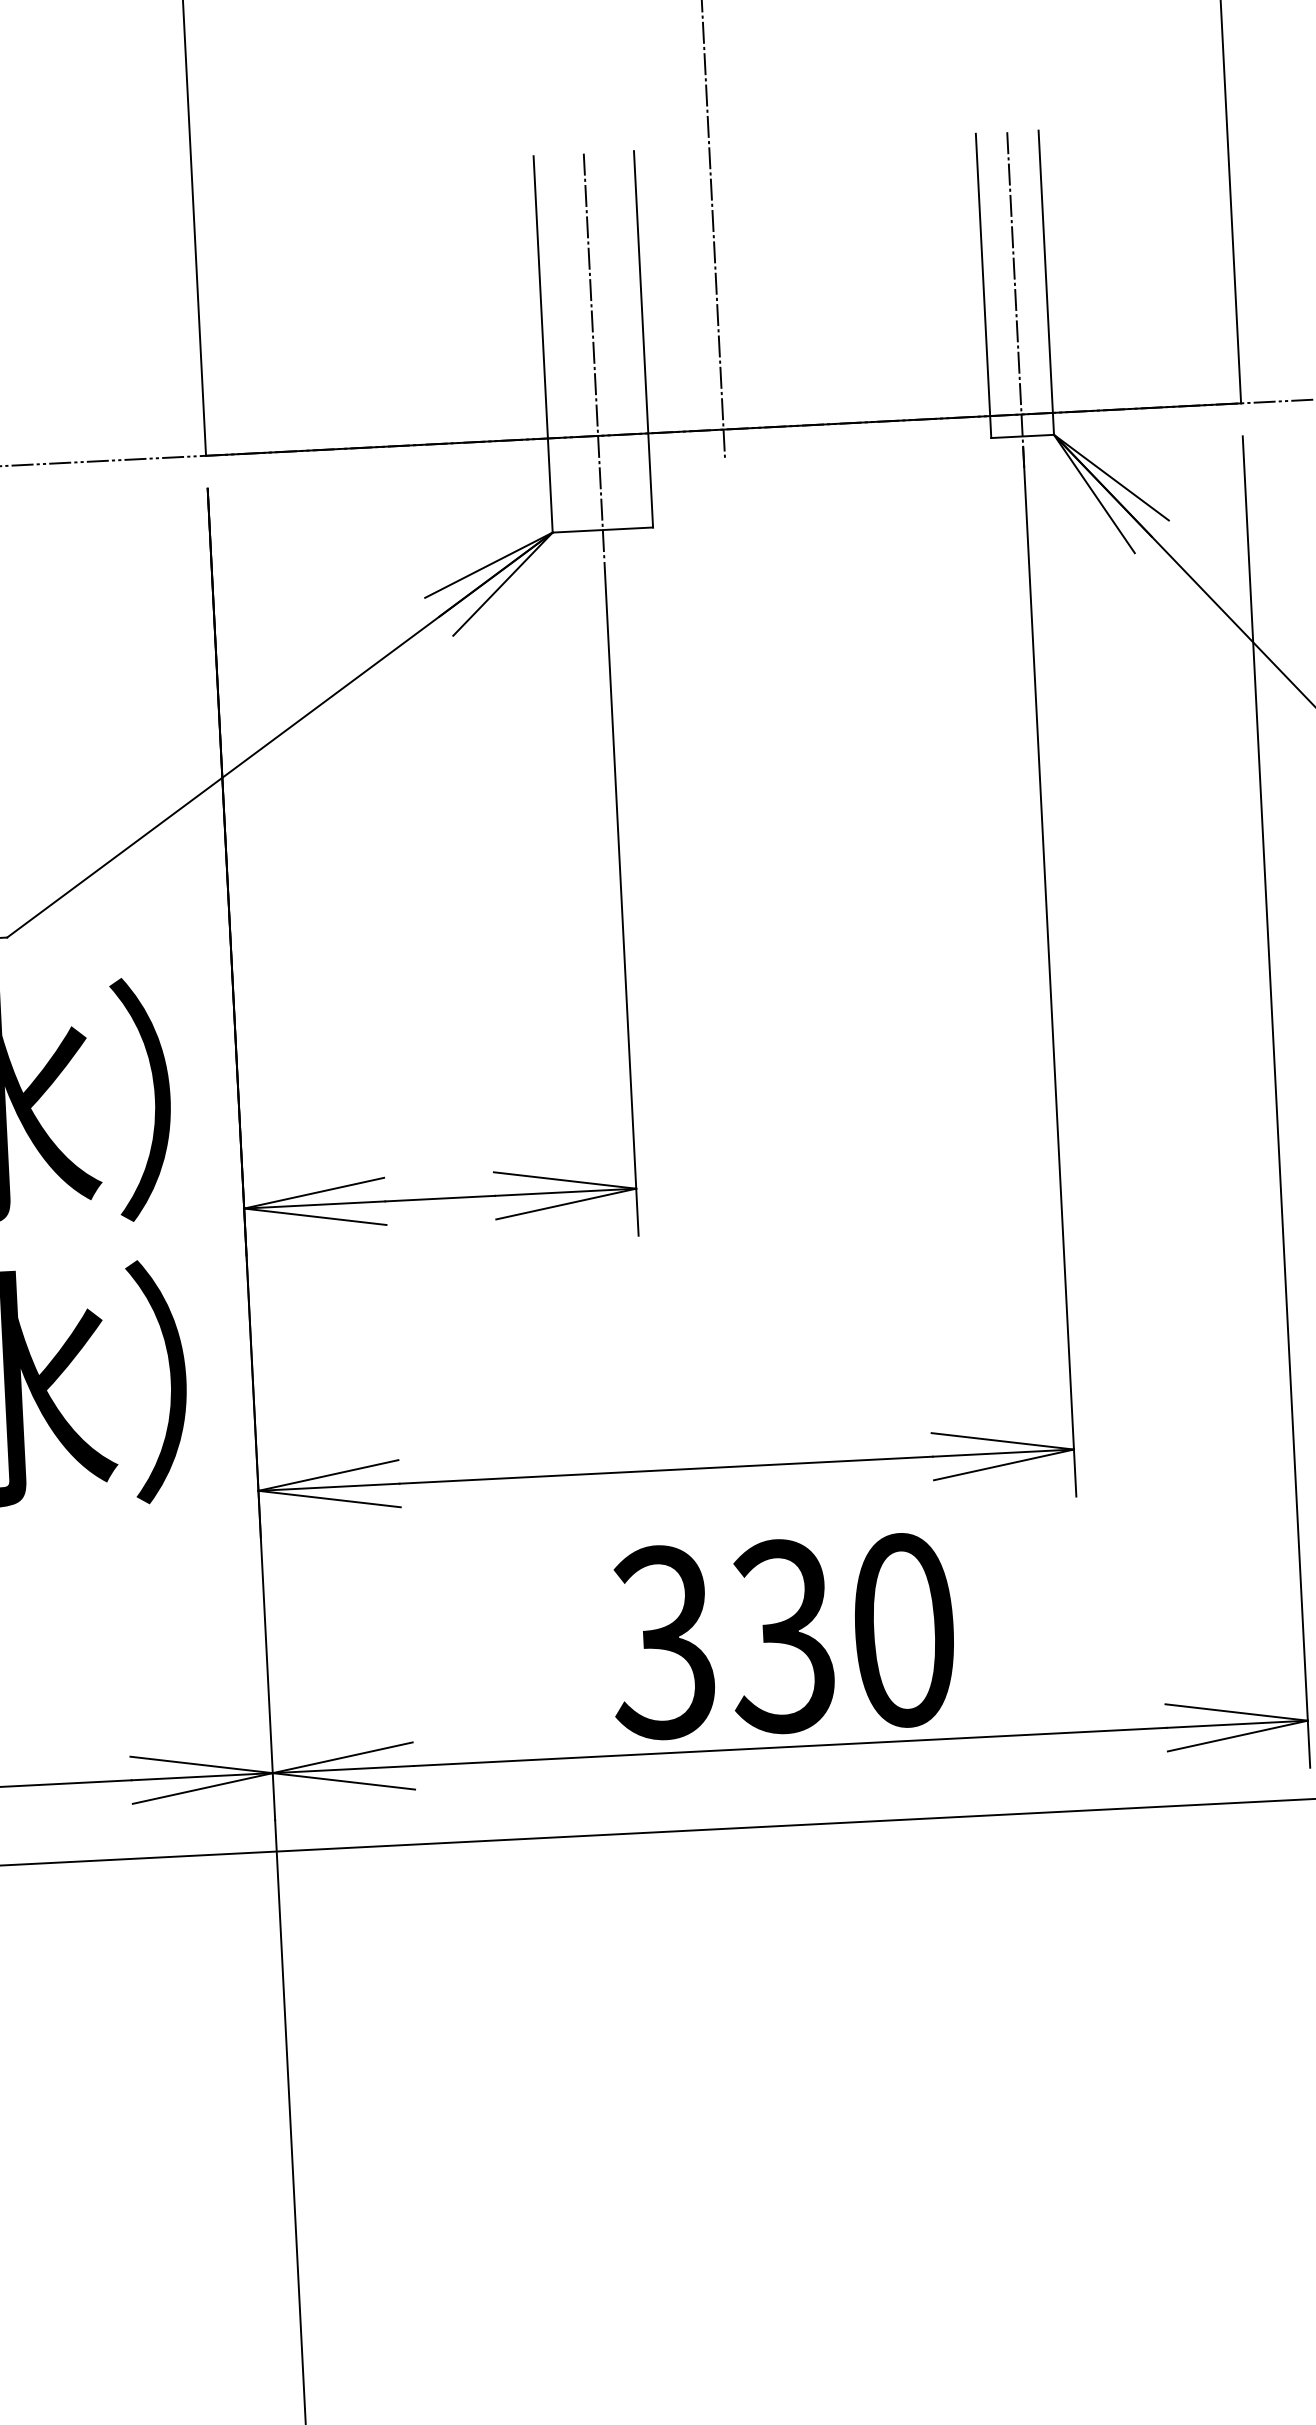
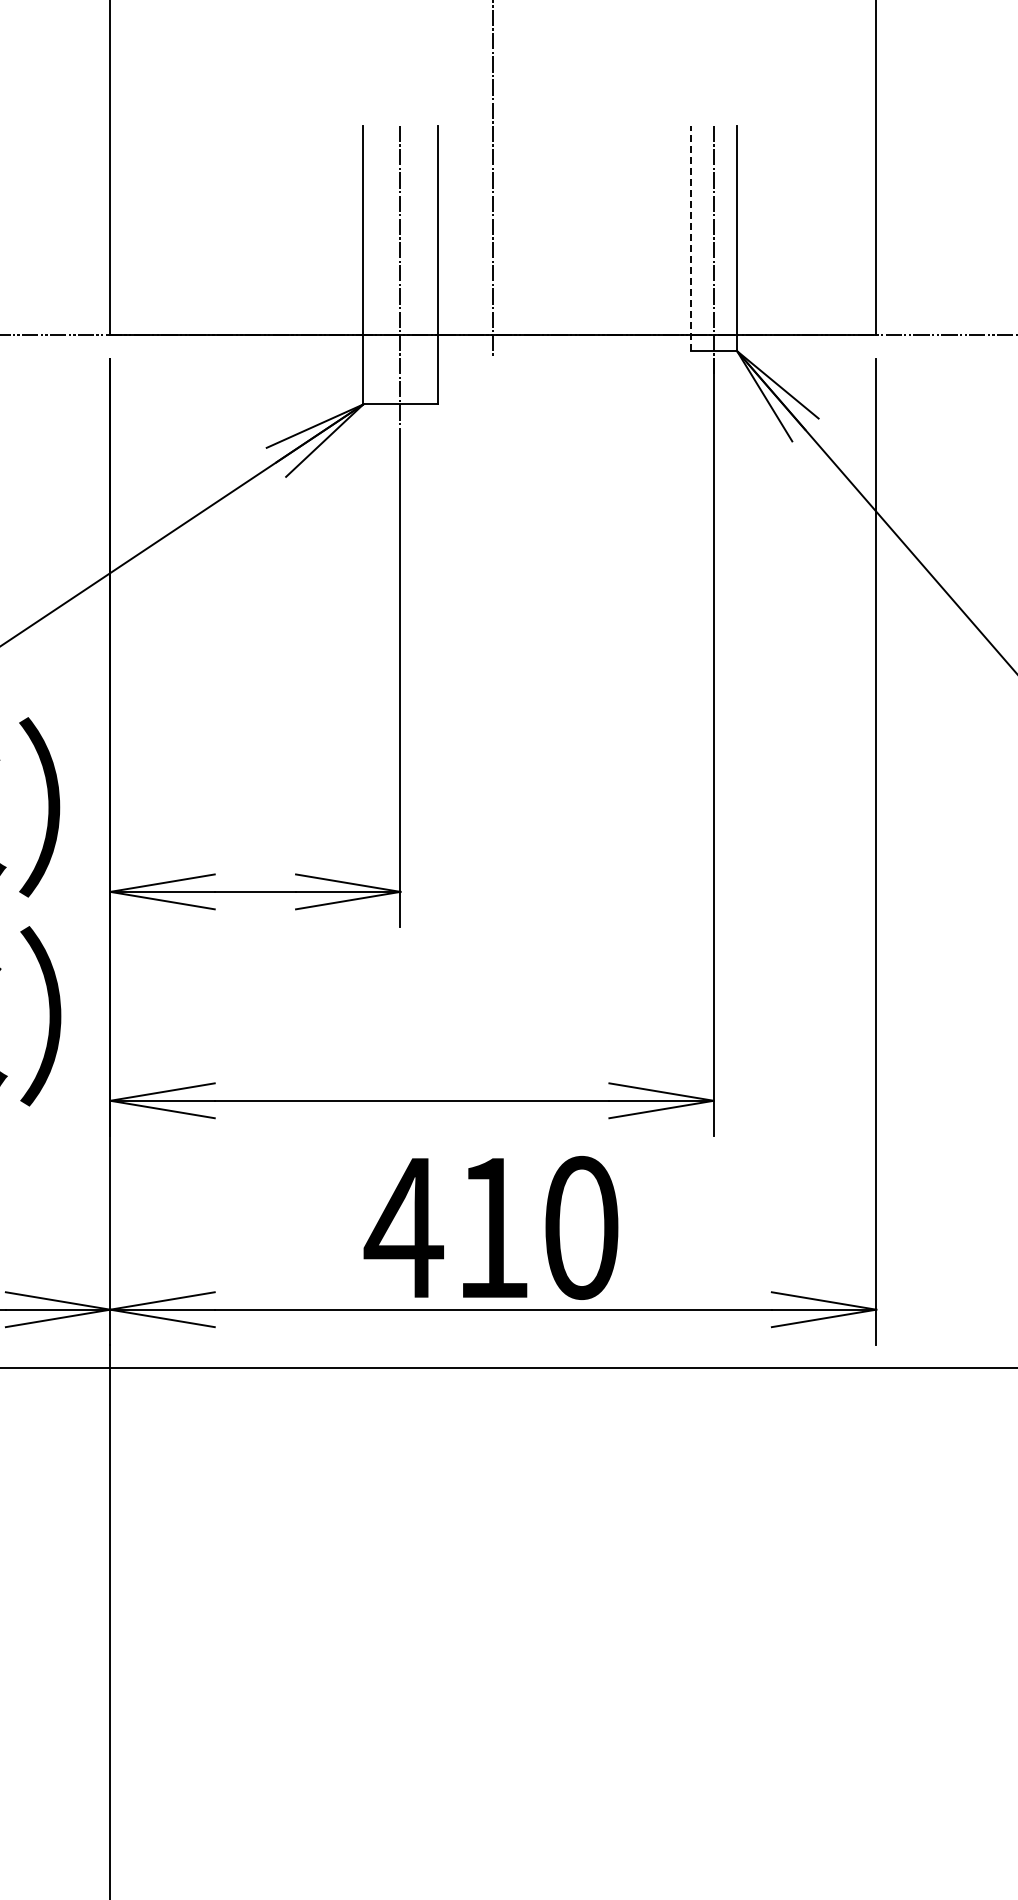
line: (983, 285) -> (690, 238), solid -> dashed
text: (720, 1639) -> (445, 1227), 330 -> 410

